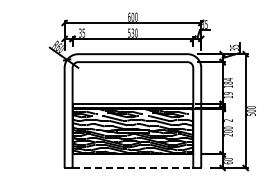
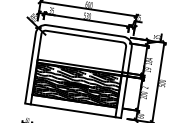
line: (133, 167) -> (73, 110), dashed -> solid

